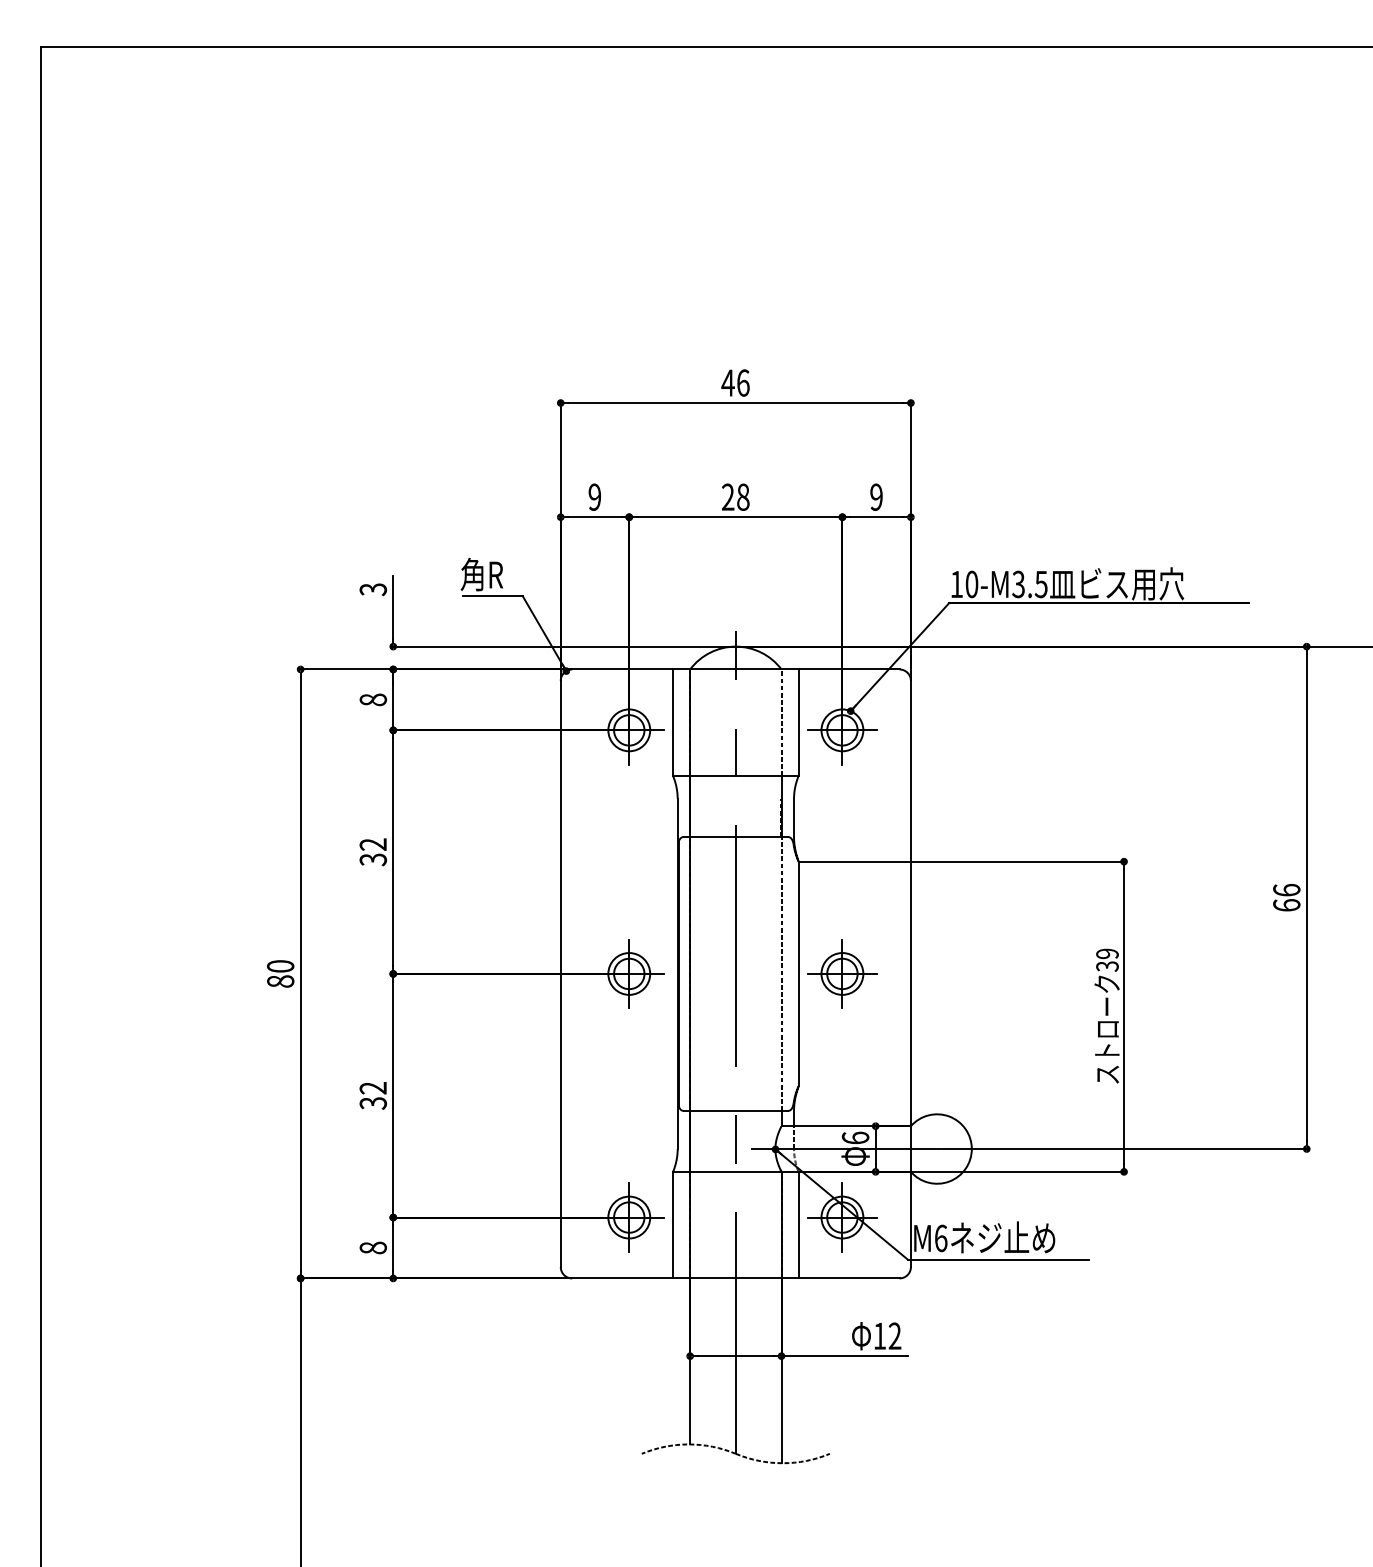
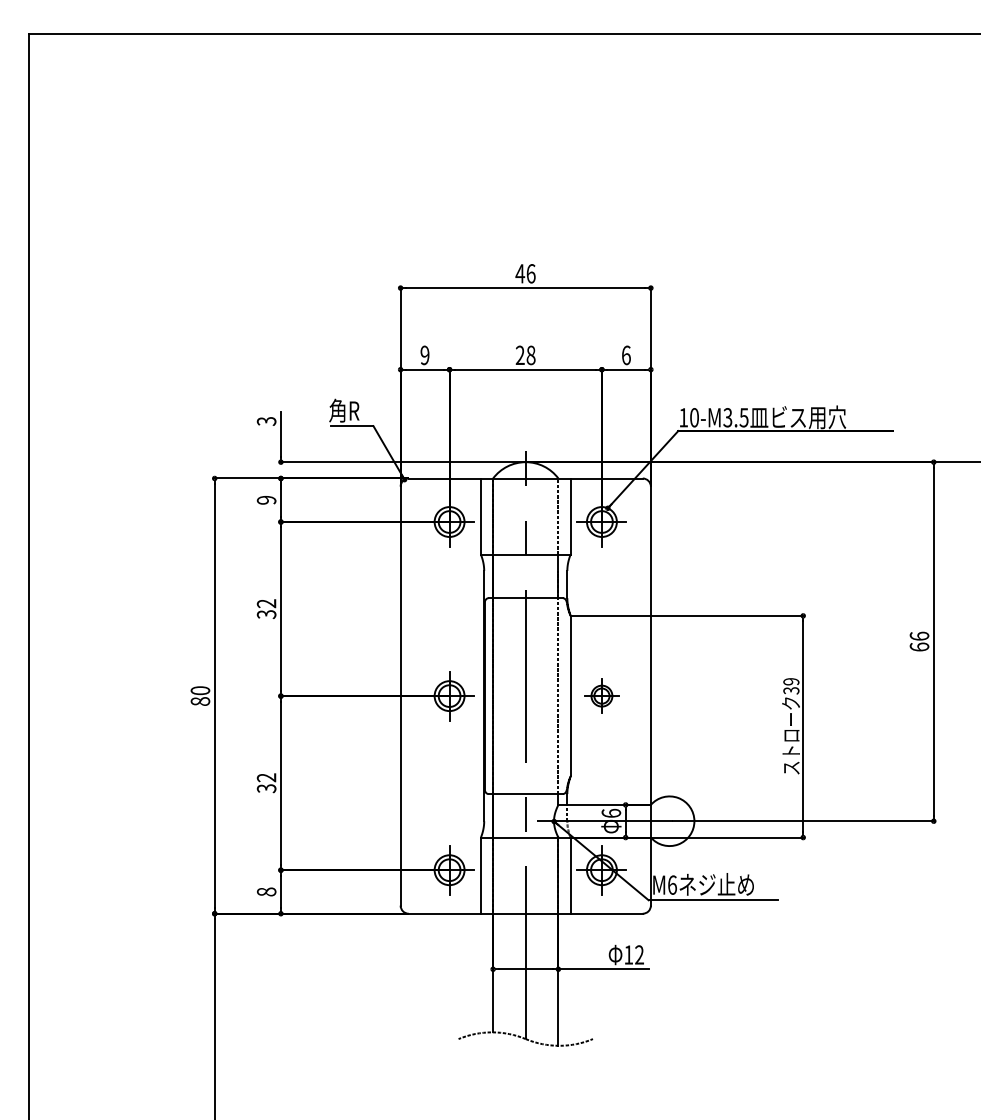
text: (876, 496) -> (626, 354), 9 -> 6
text: (373, 699) -> (266, 499), 8 -> 9
part: (842, 973) -> (601, 695), size x0.7

